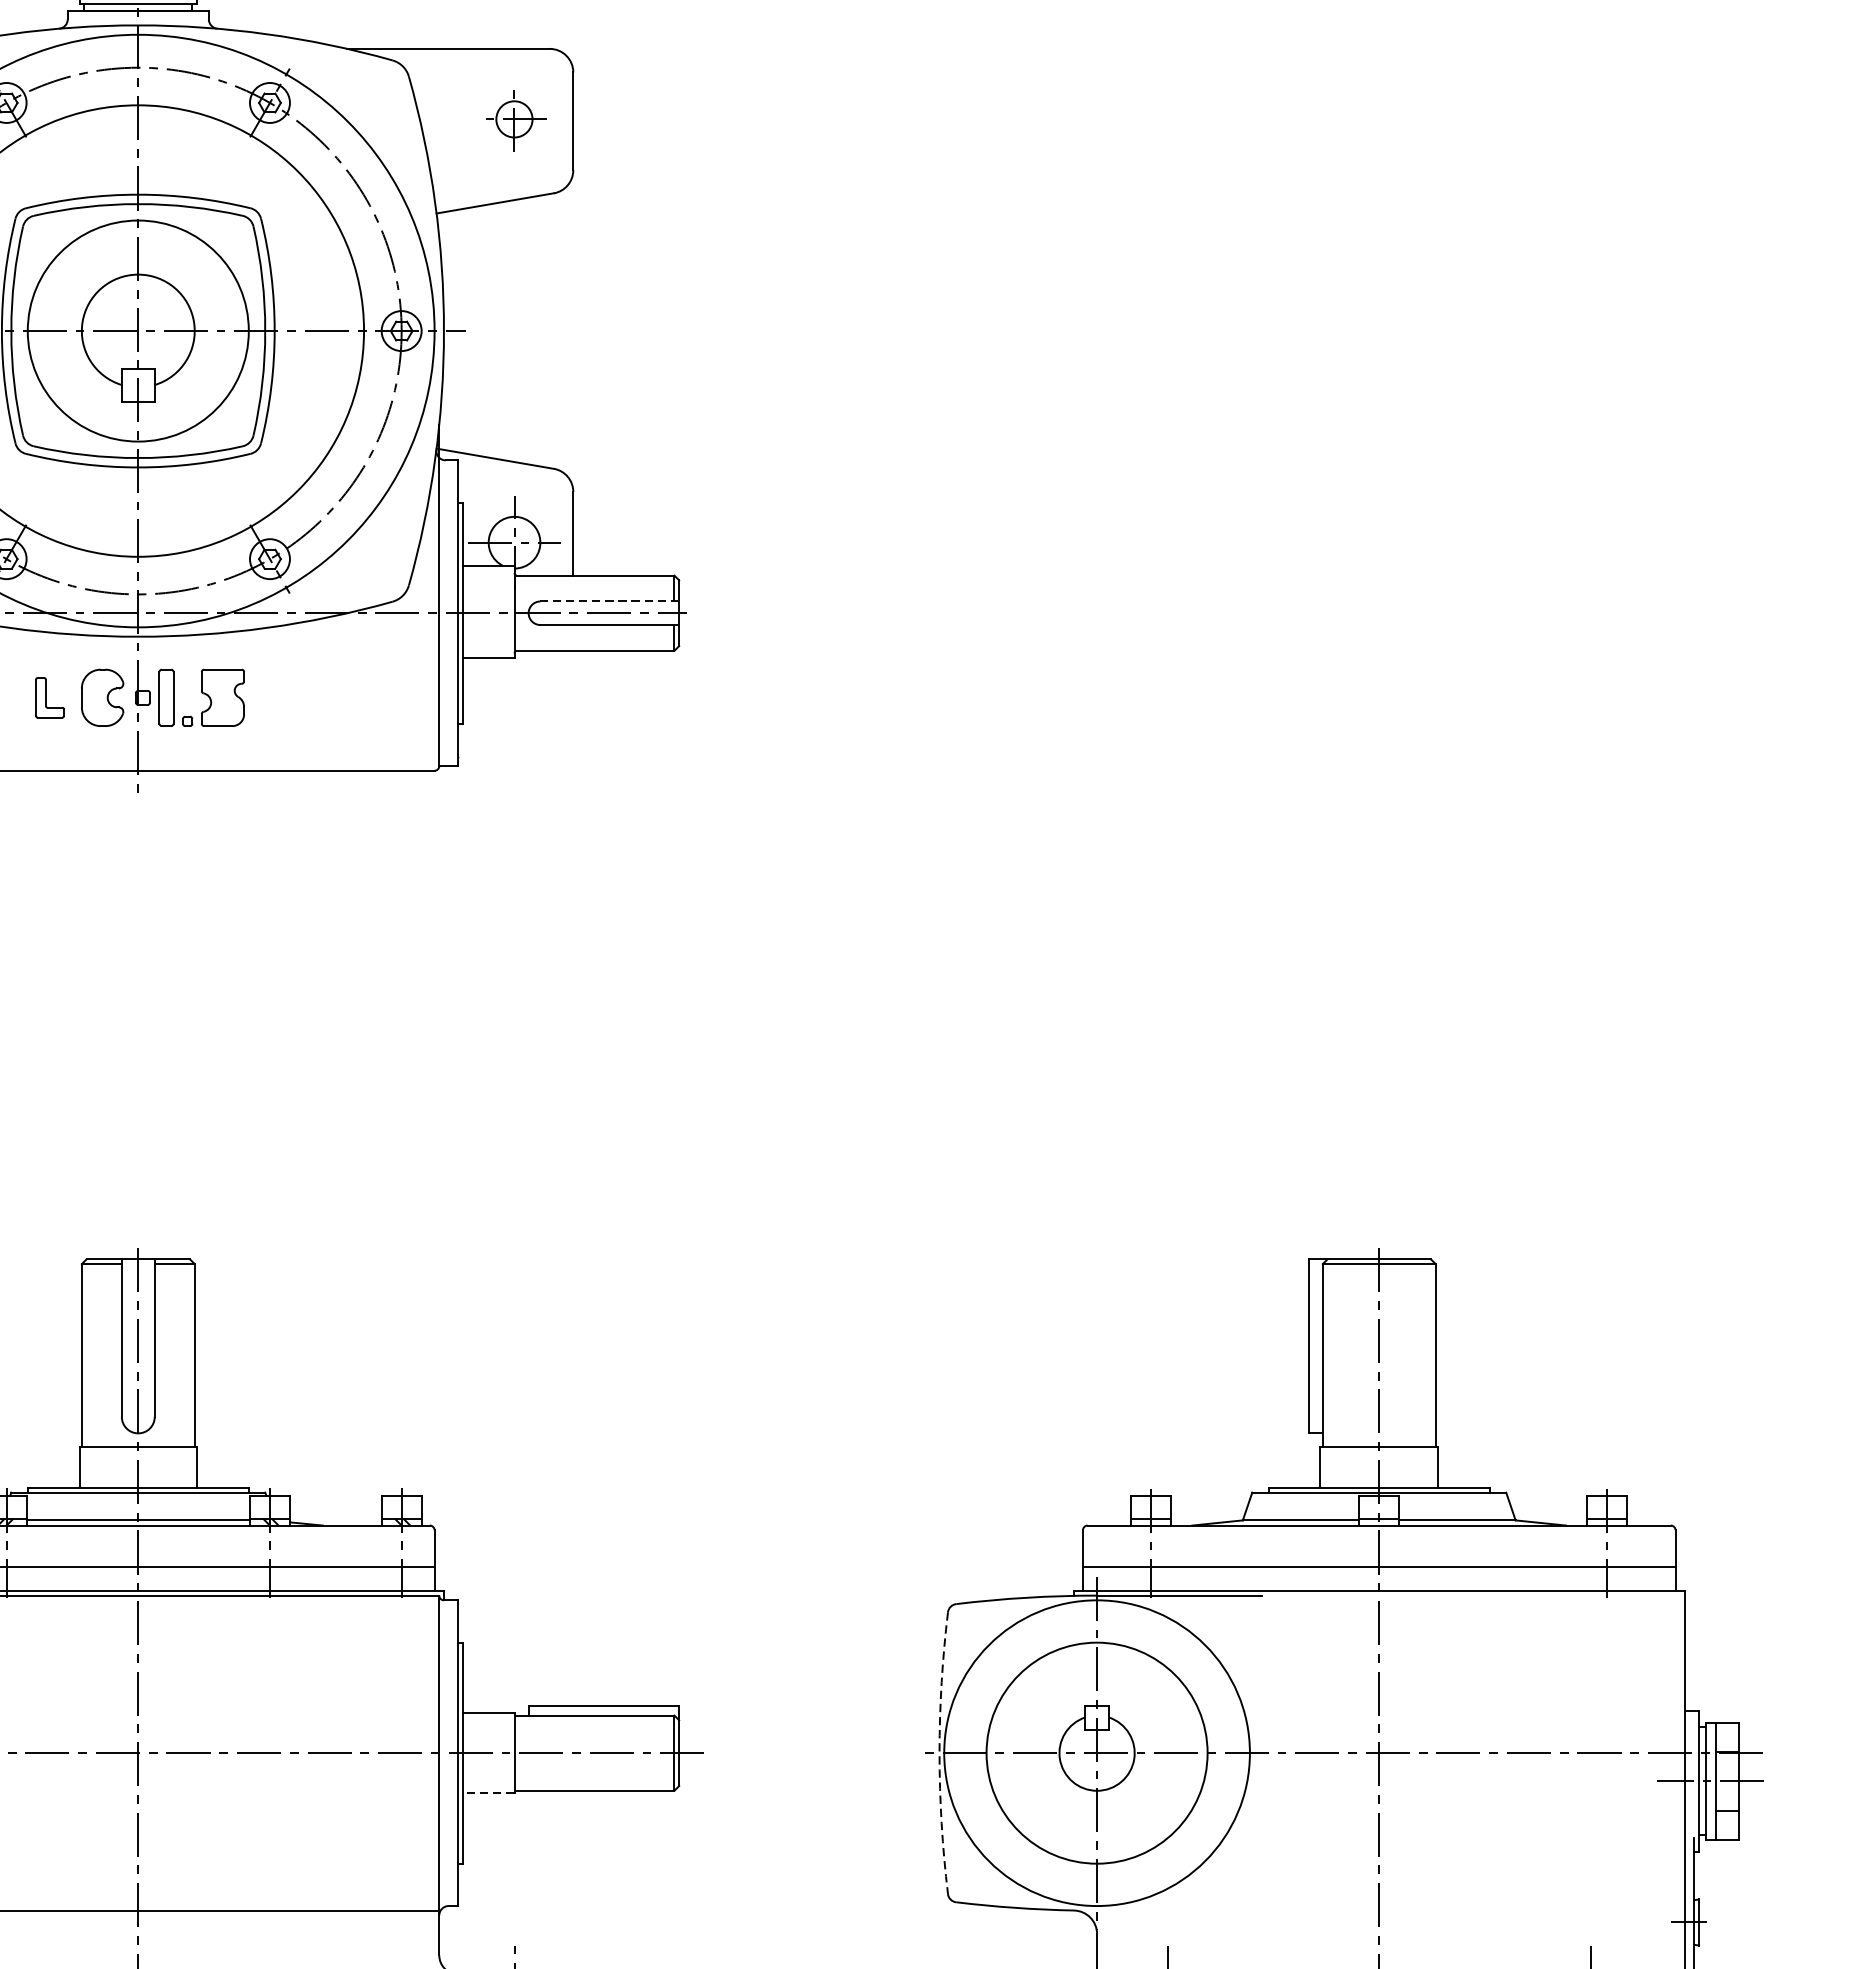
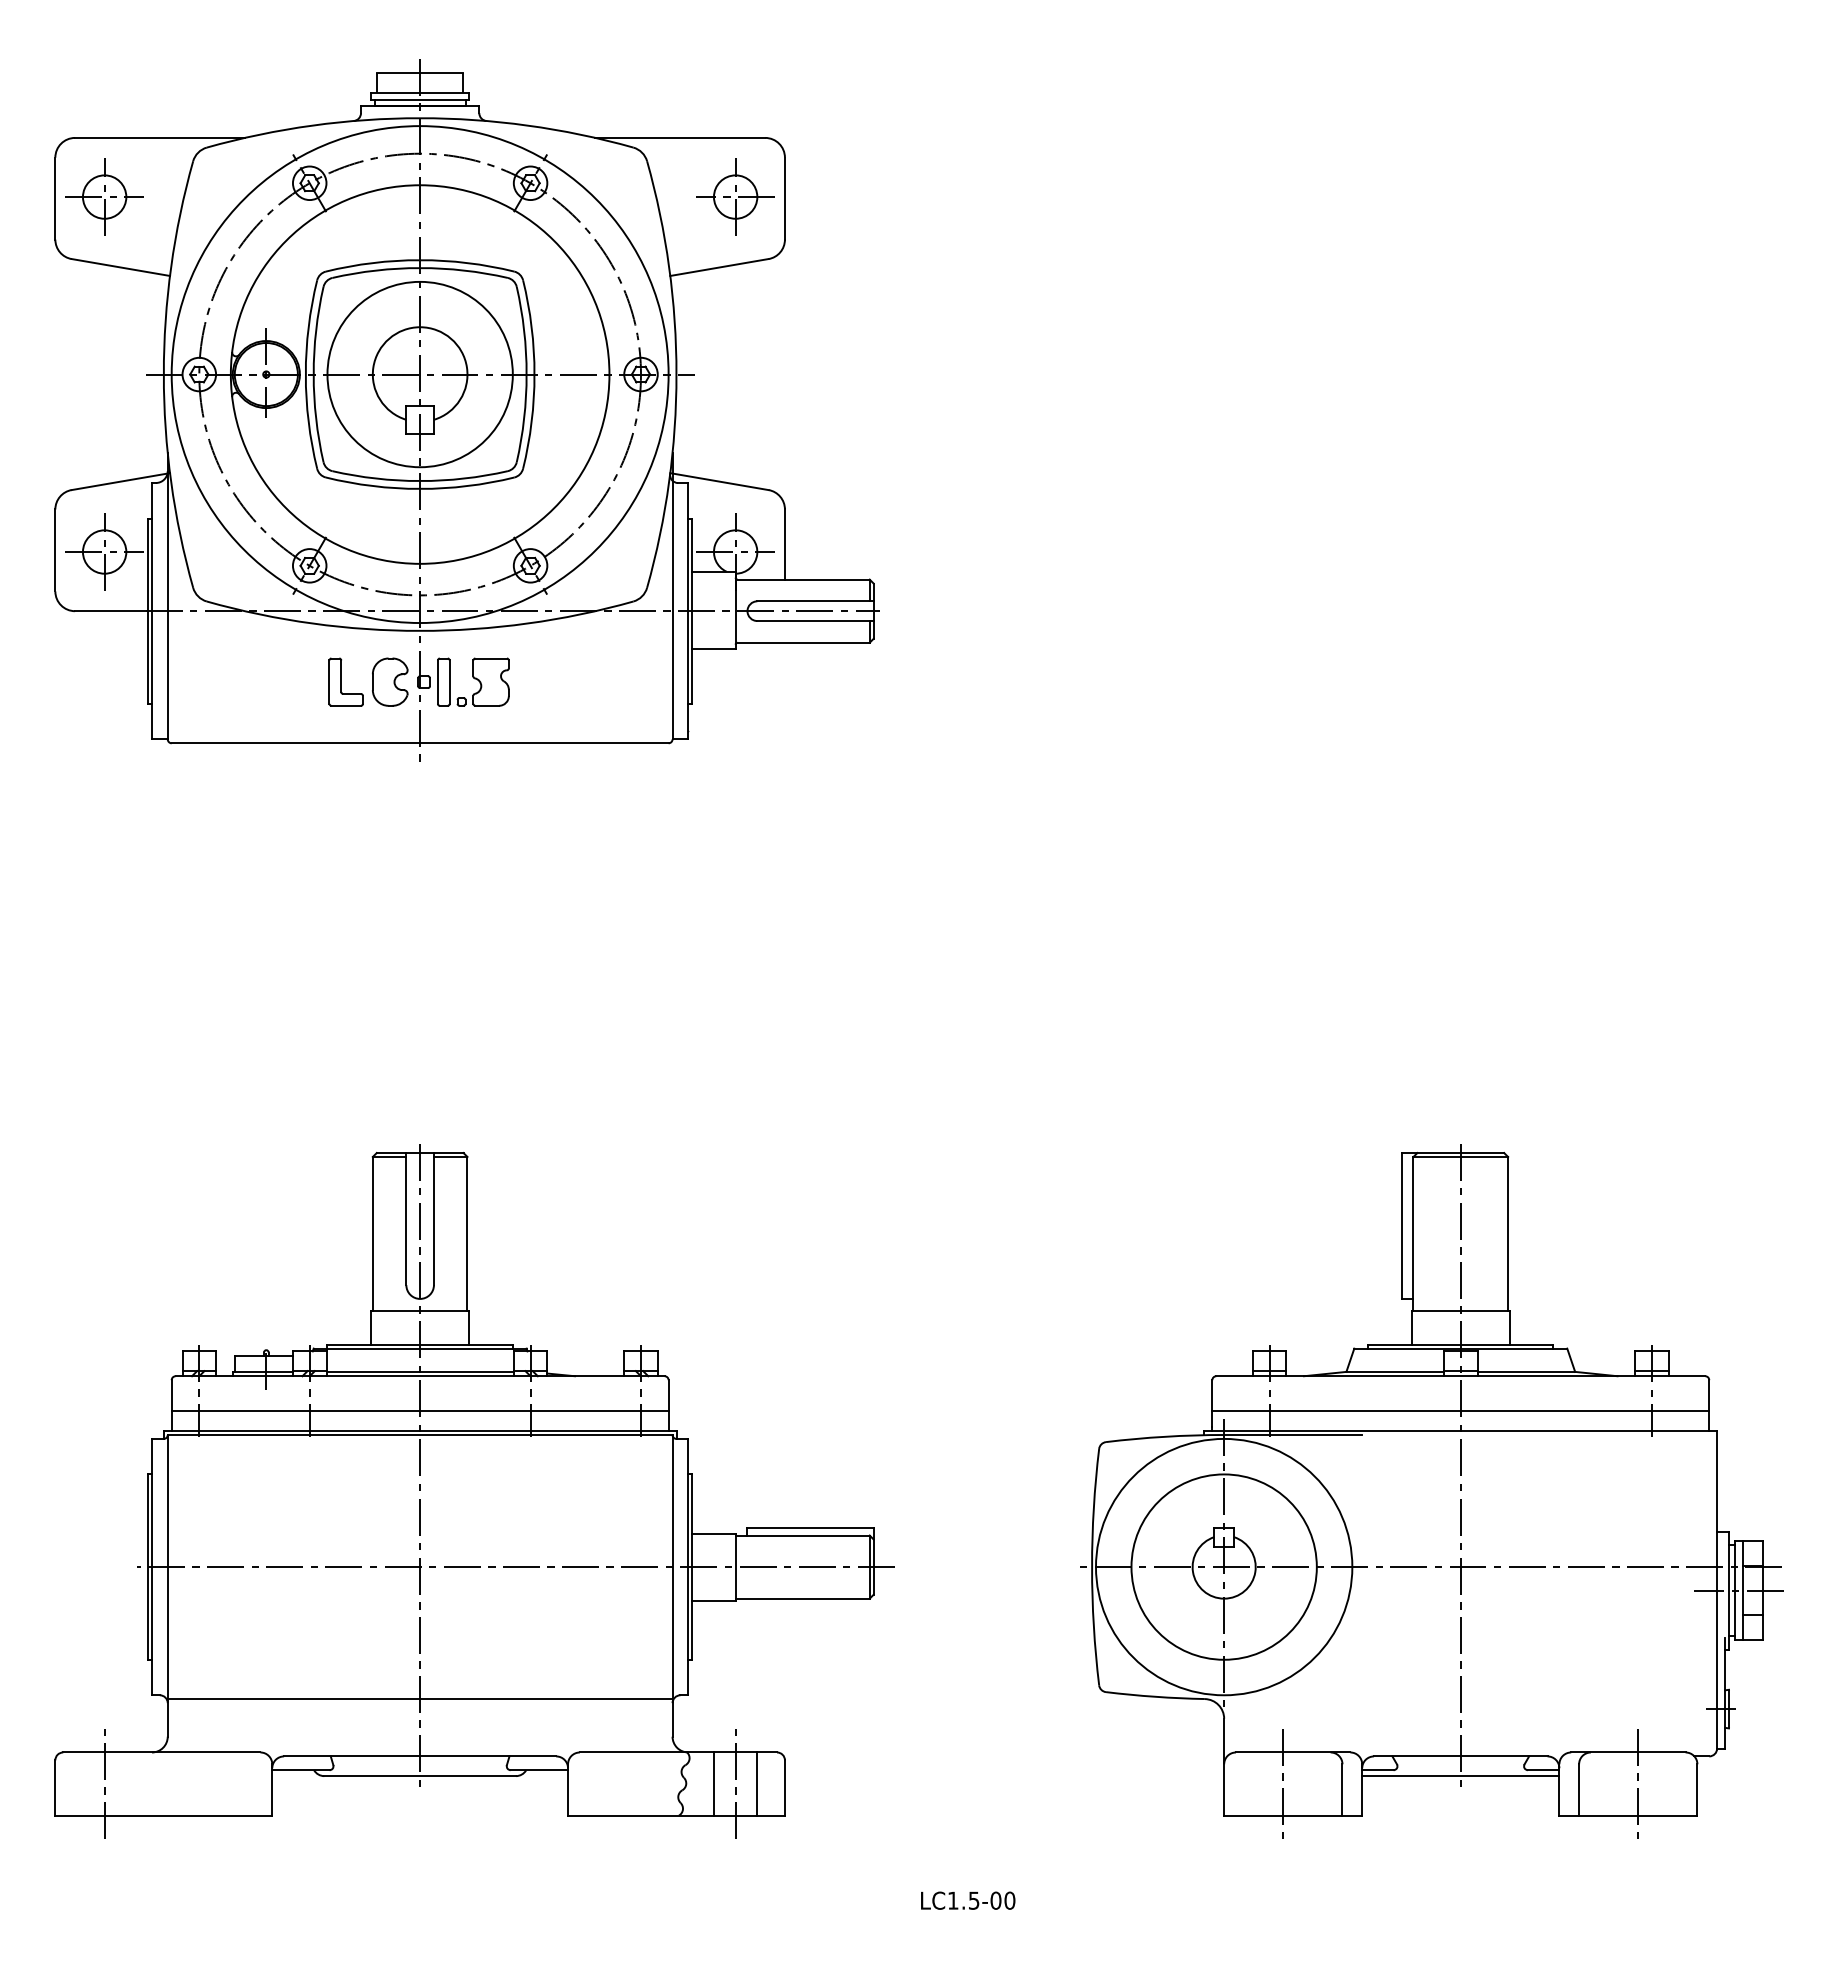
part: (514, 118) -> (735, 196), size x1.43
line: (609, 601) -> (815, 601), dashed -> solid
part: (49, 697) -> (345, 681), size x1.43
arc: (940, 1753) -> (1092, 1567), dashed -> solid
line: (488, 1793) -> (713, 1600), dashed -> solid

